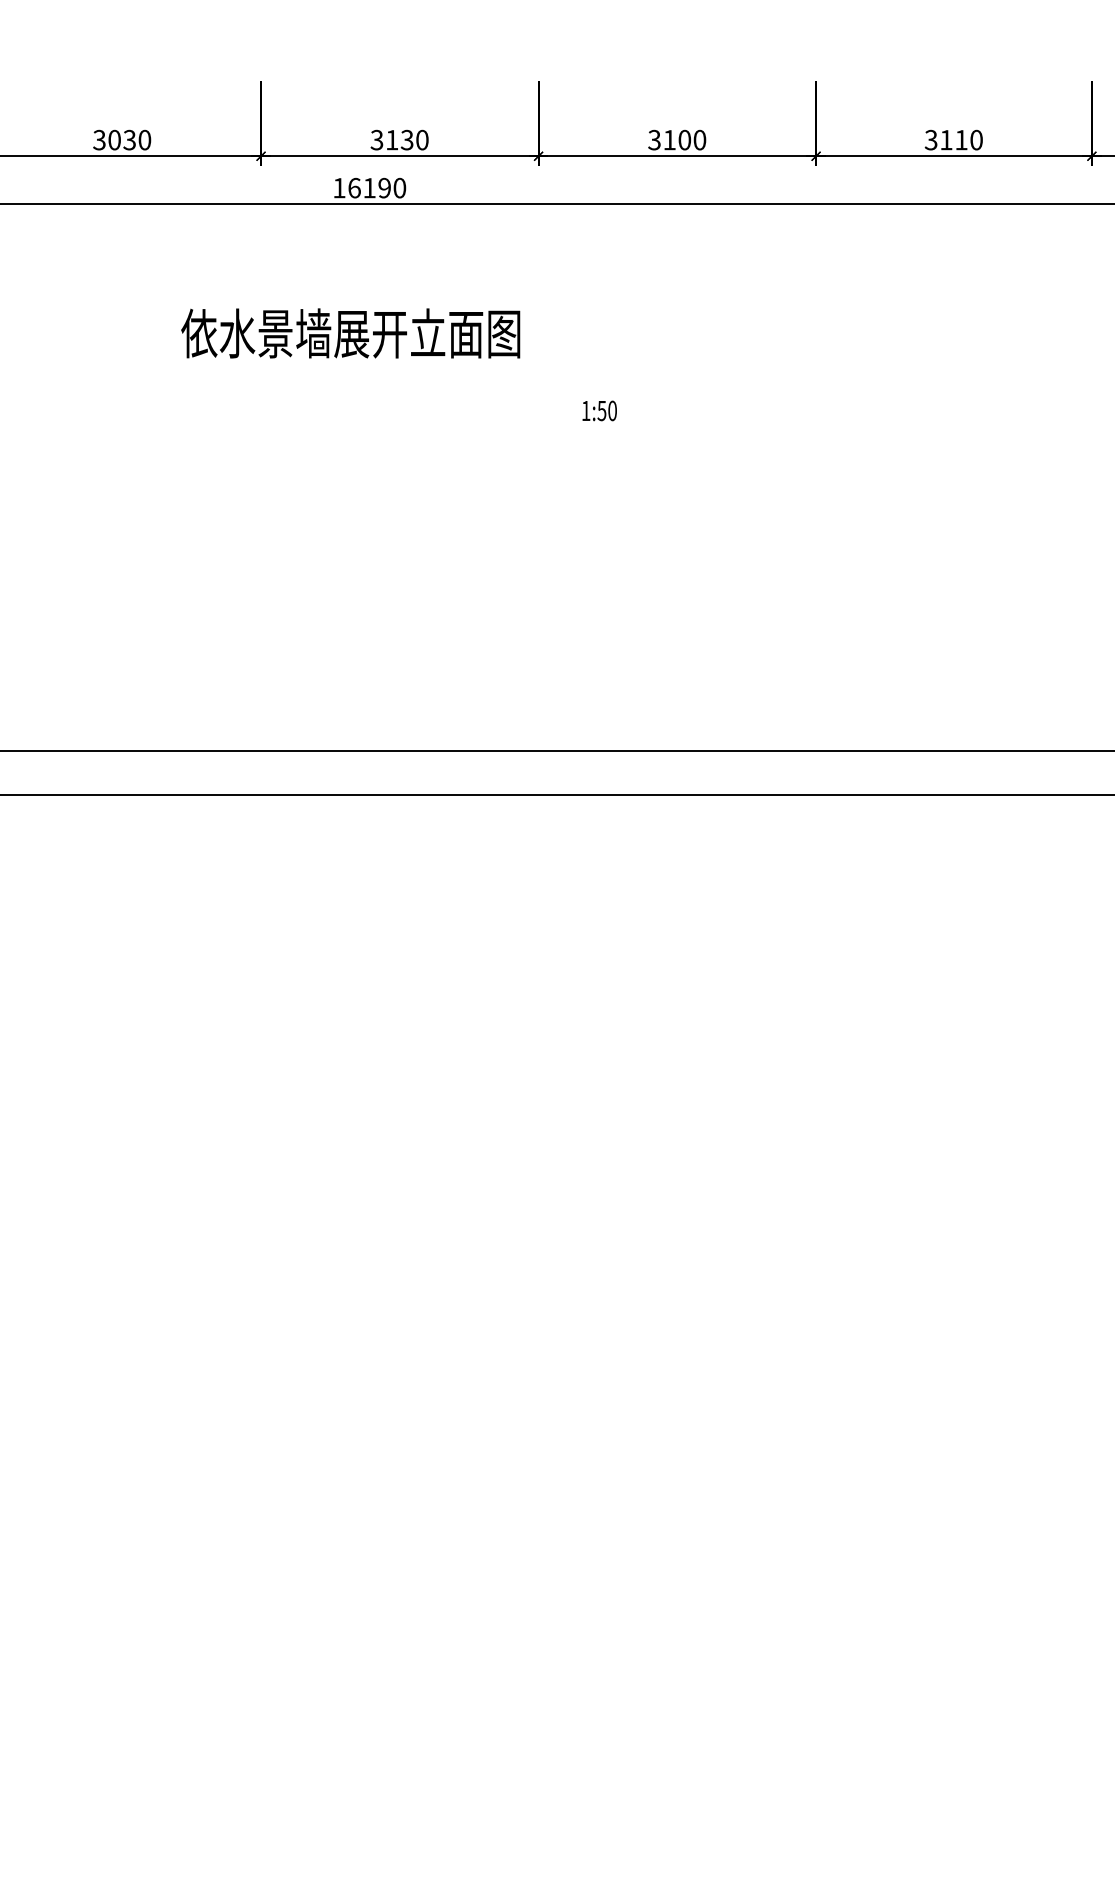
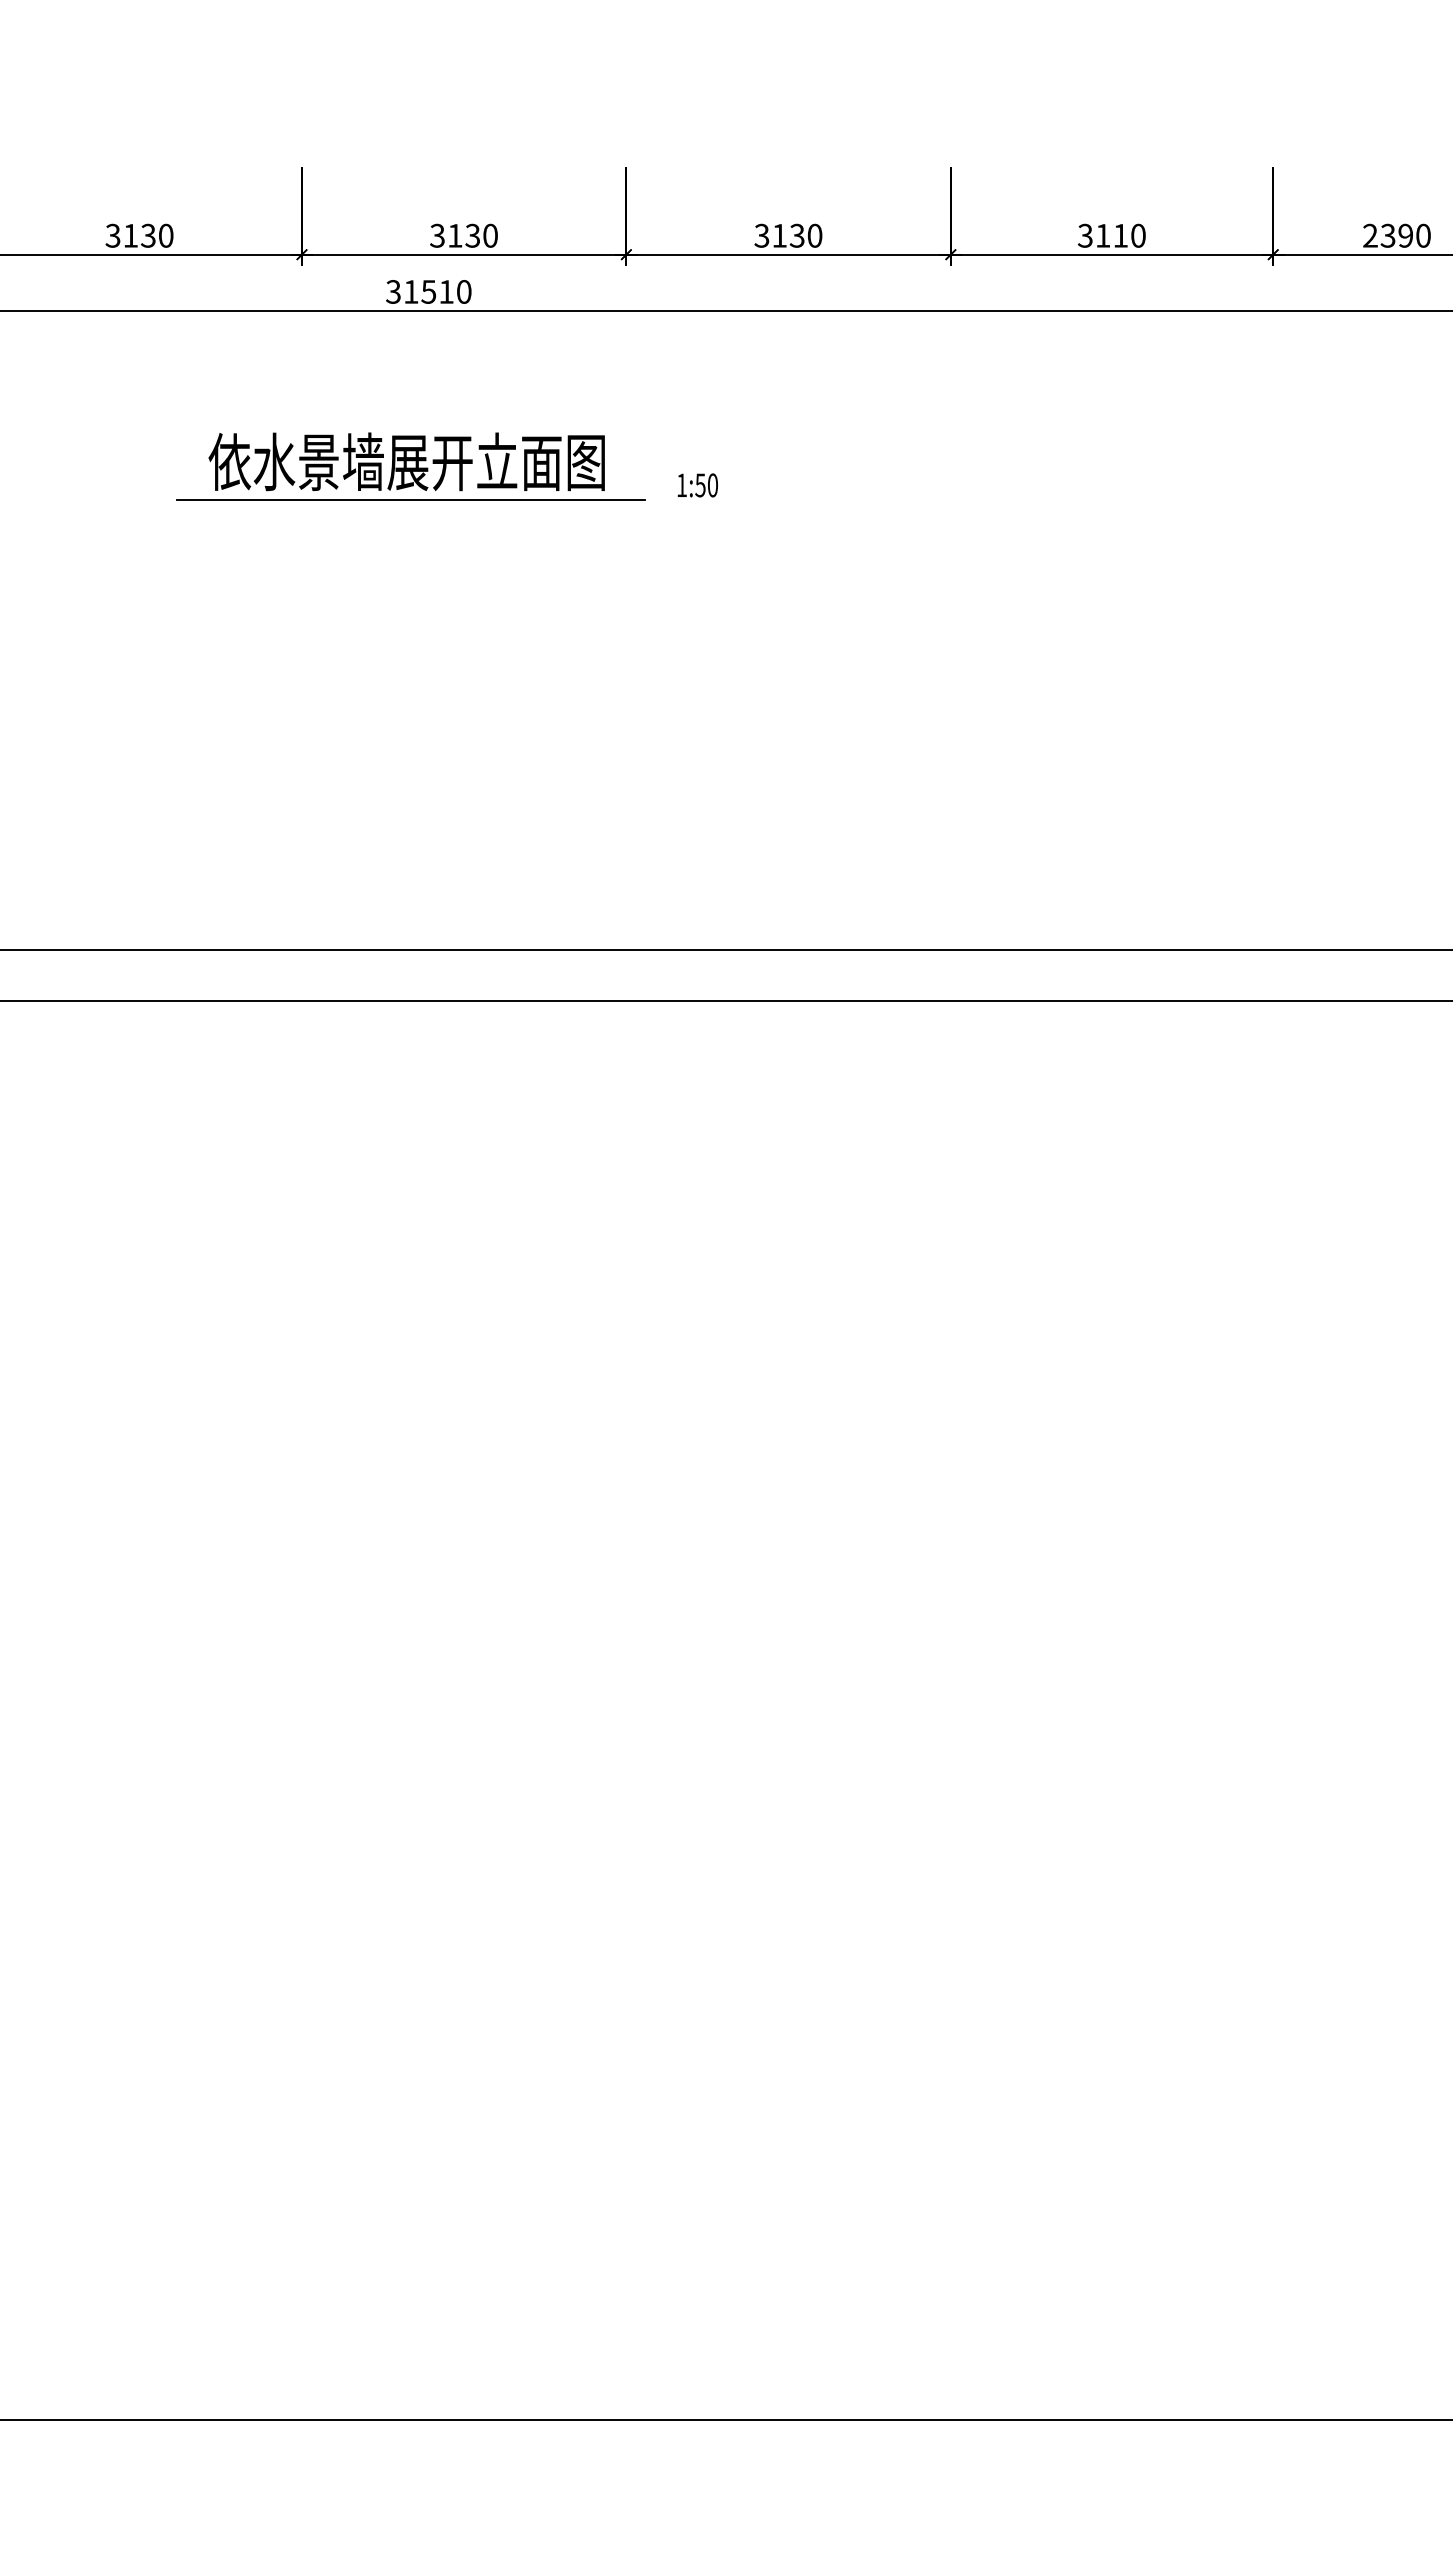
text: (114, 139) -> (130, 235), 3030 -> 3130
text: (684, 139) -> (796, 235), 3100 -> 3130
text: (361, 187) -> (419, 291), 16190 -> 31510
line: (353, 365) -> (410, 499), added
text: (599, 411) -> (697, 485), moved

